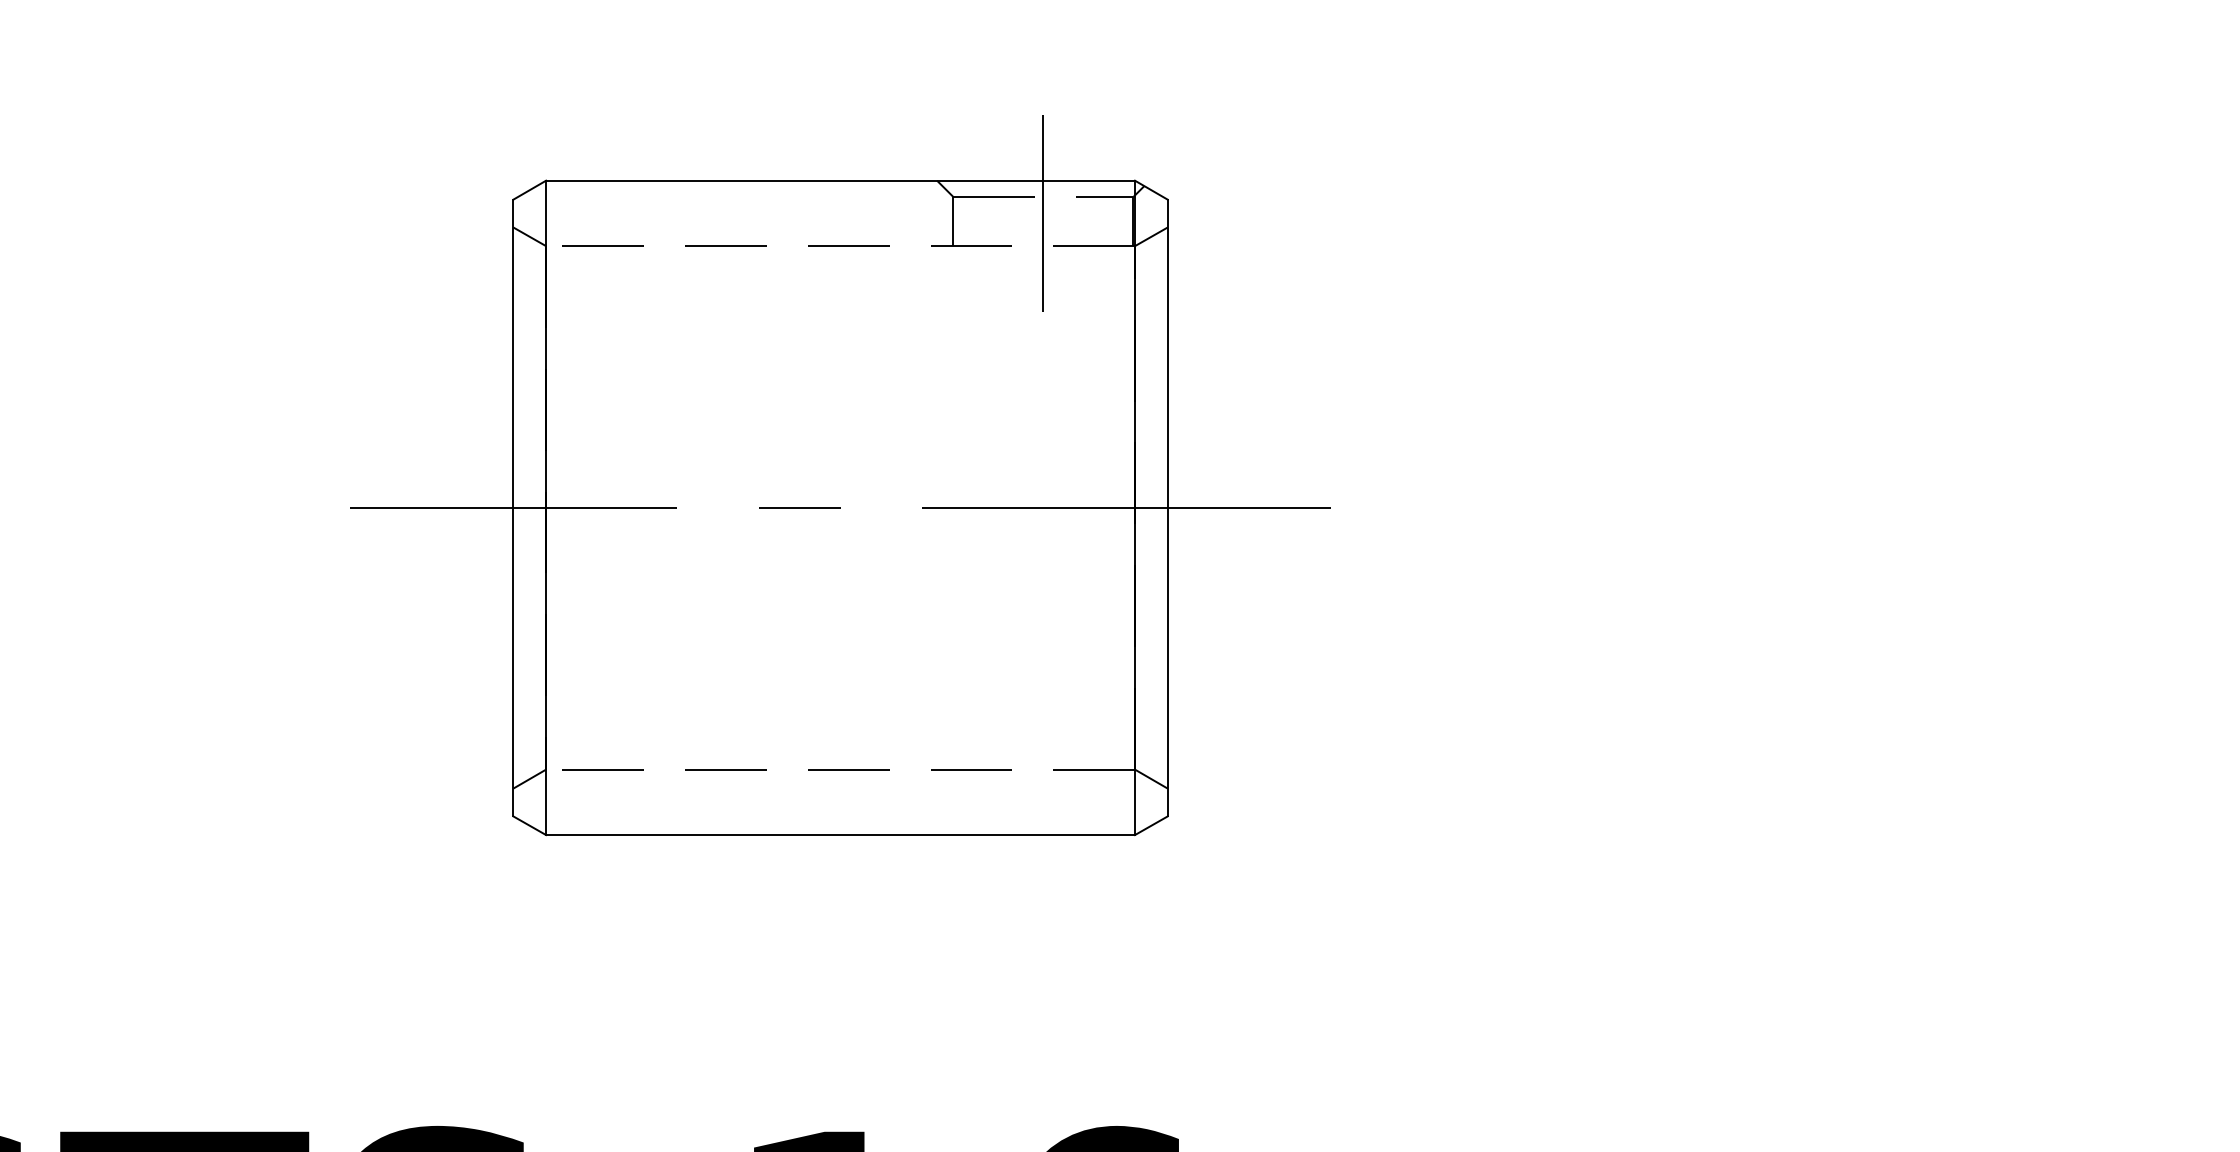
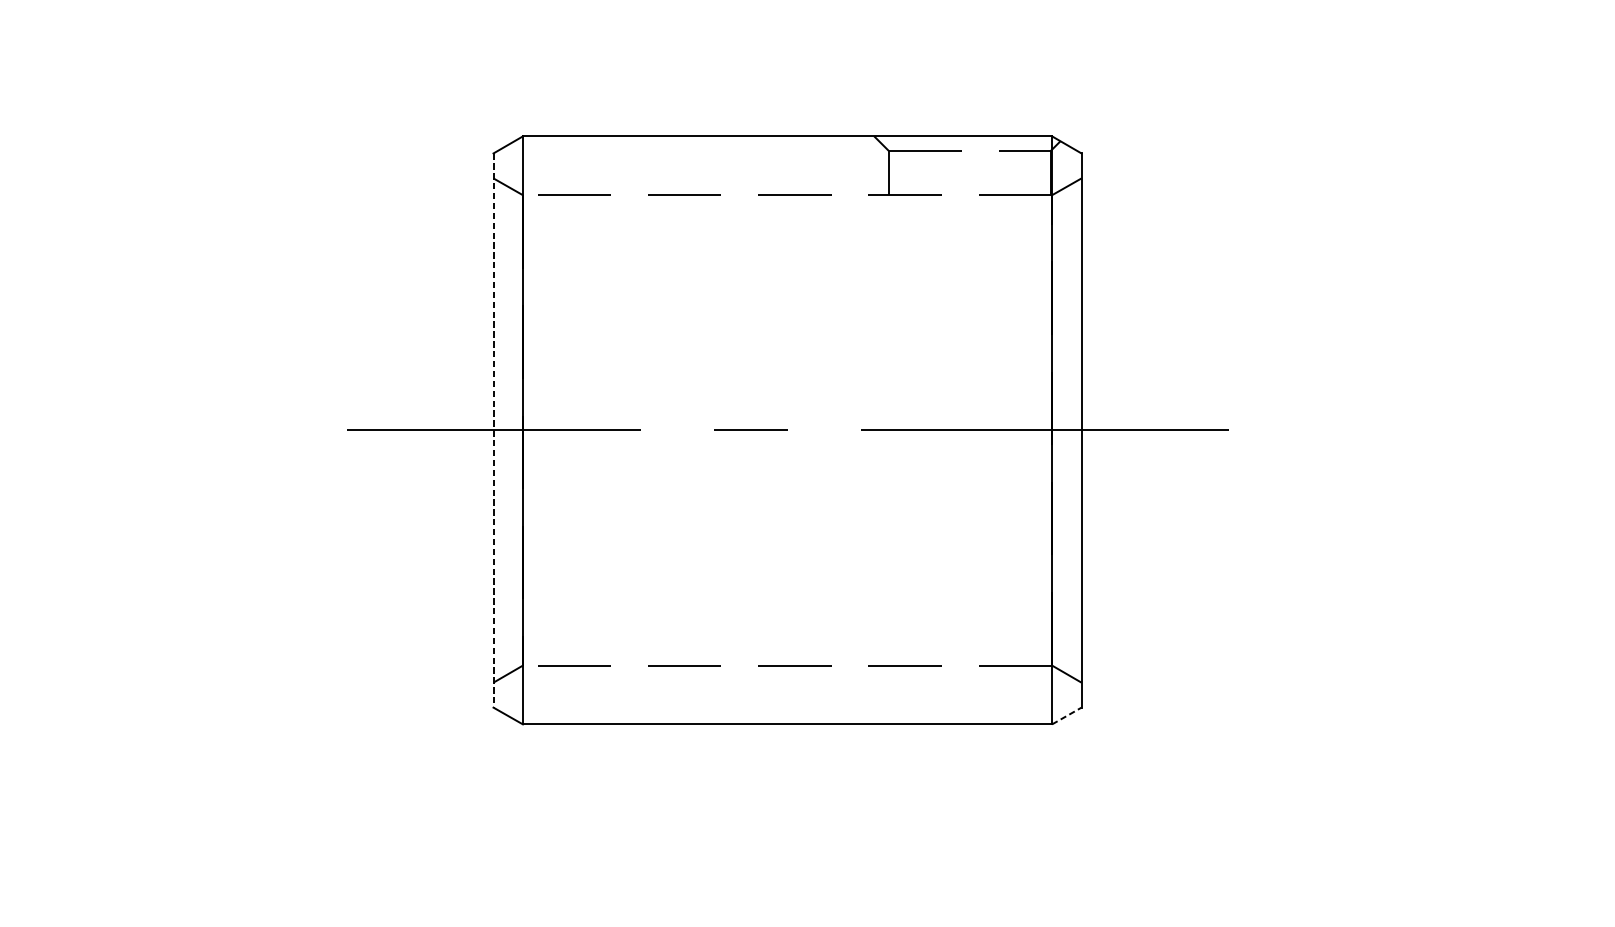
line: (1043, 213) -> (969, 165), removed
line: (513, 508) -> (493, 430), solid -> dashed
line: (1151, 825) -> (1066, 715), solid -> dashed

